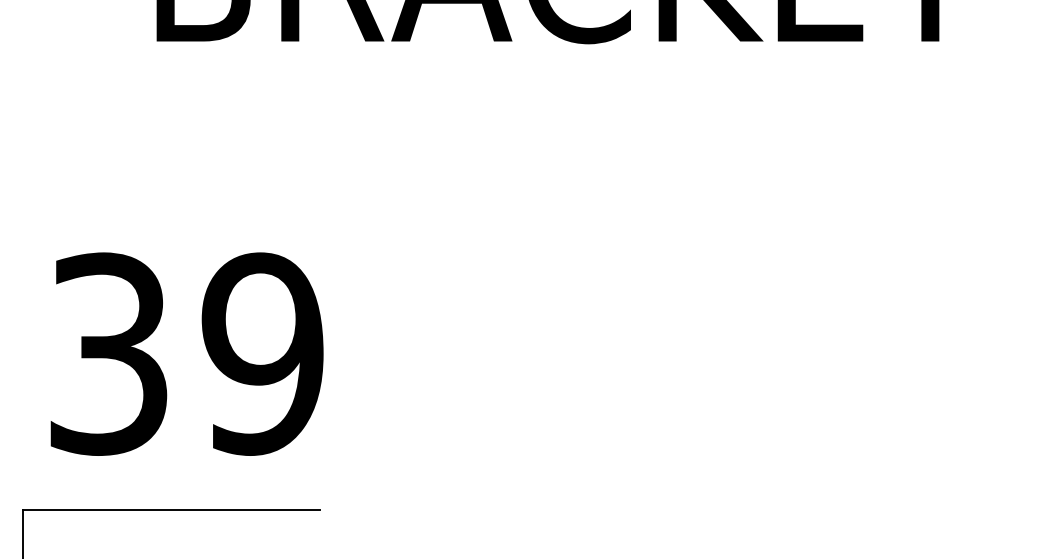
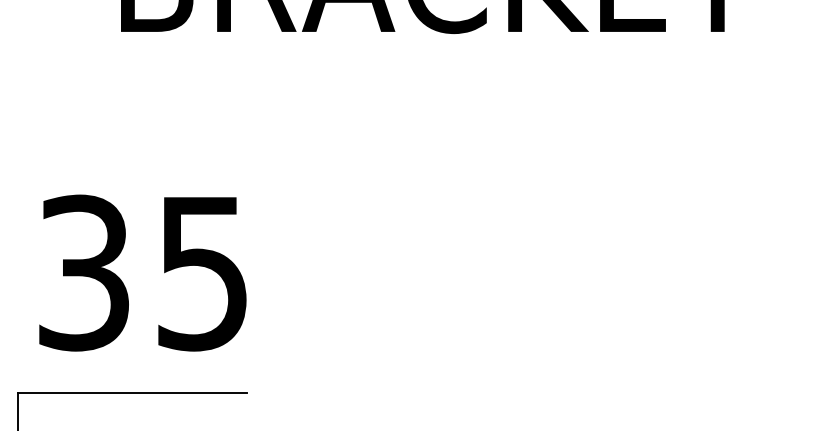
text: (262, 353) -> (202, 272), 39 -> 35

